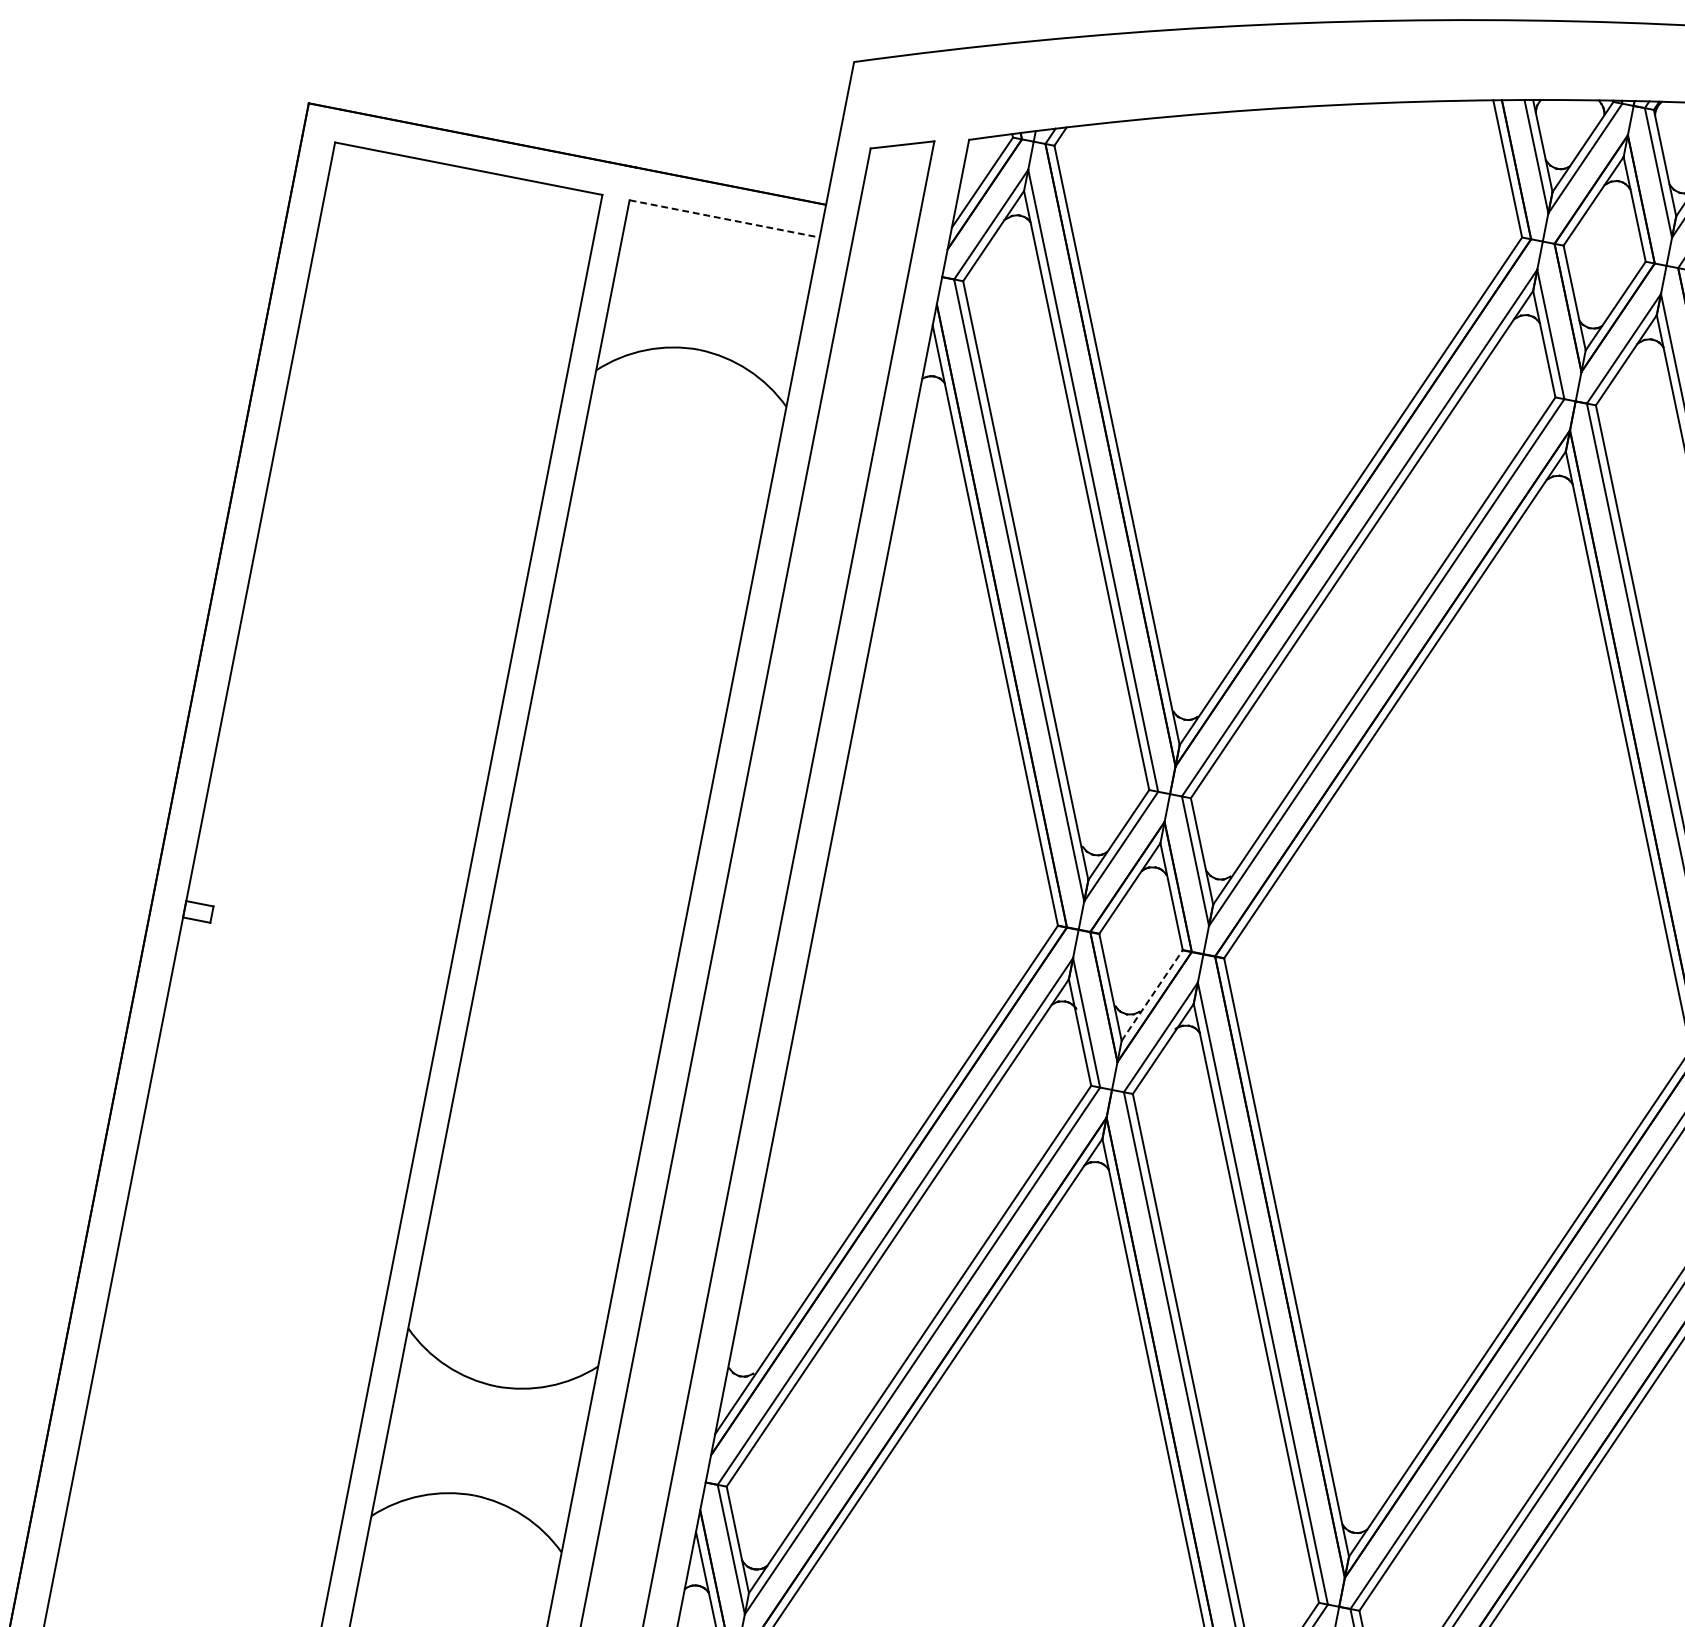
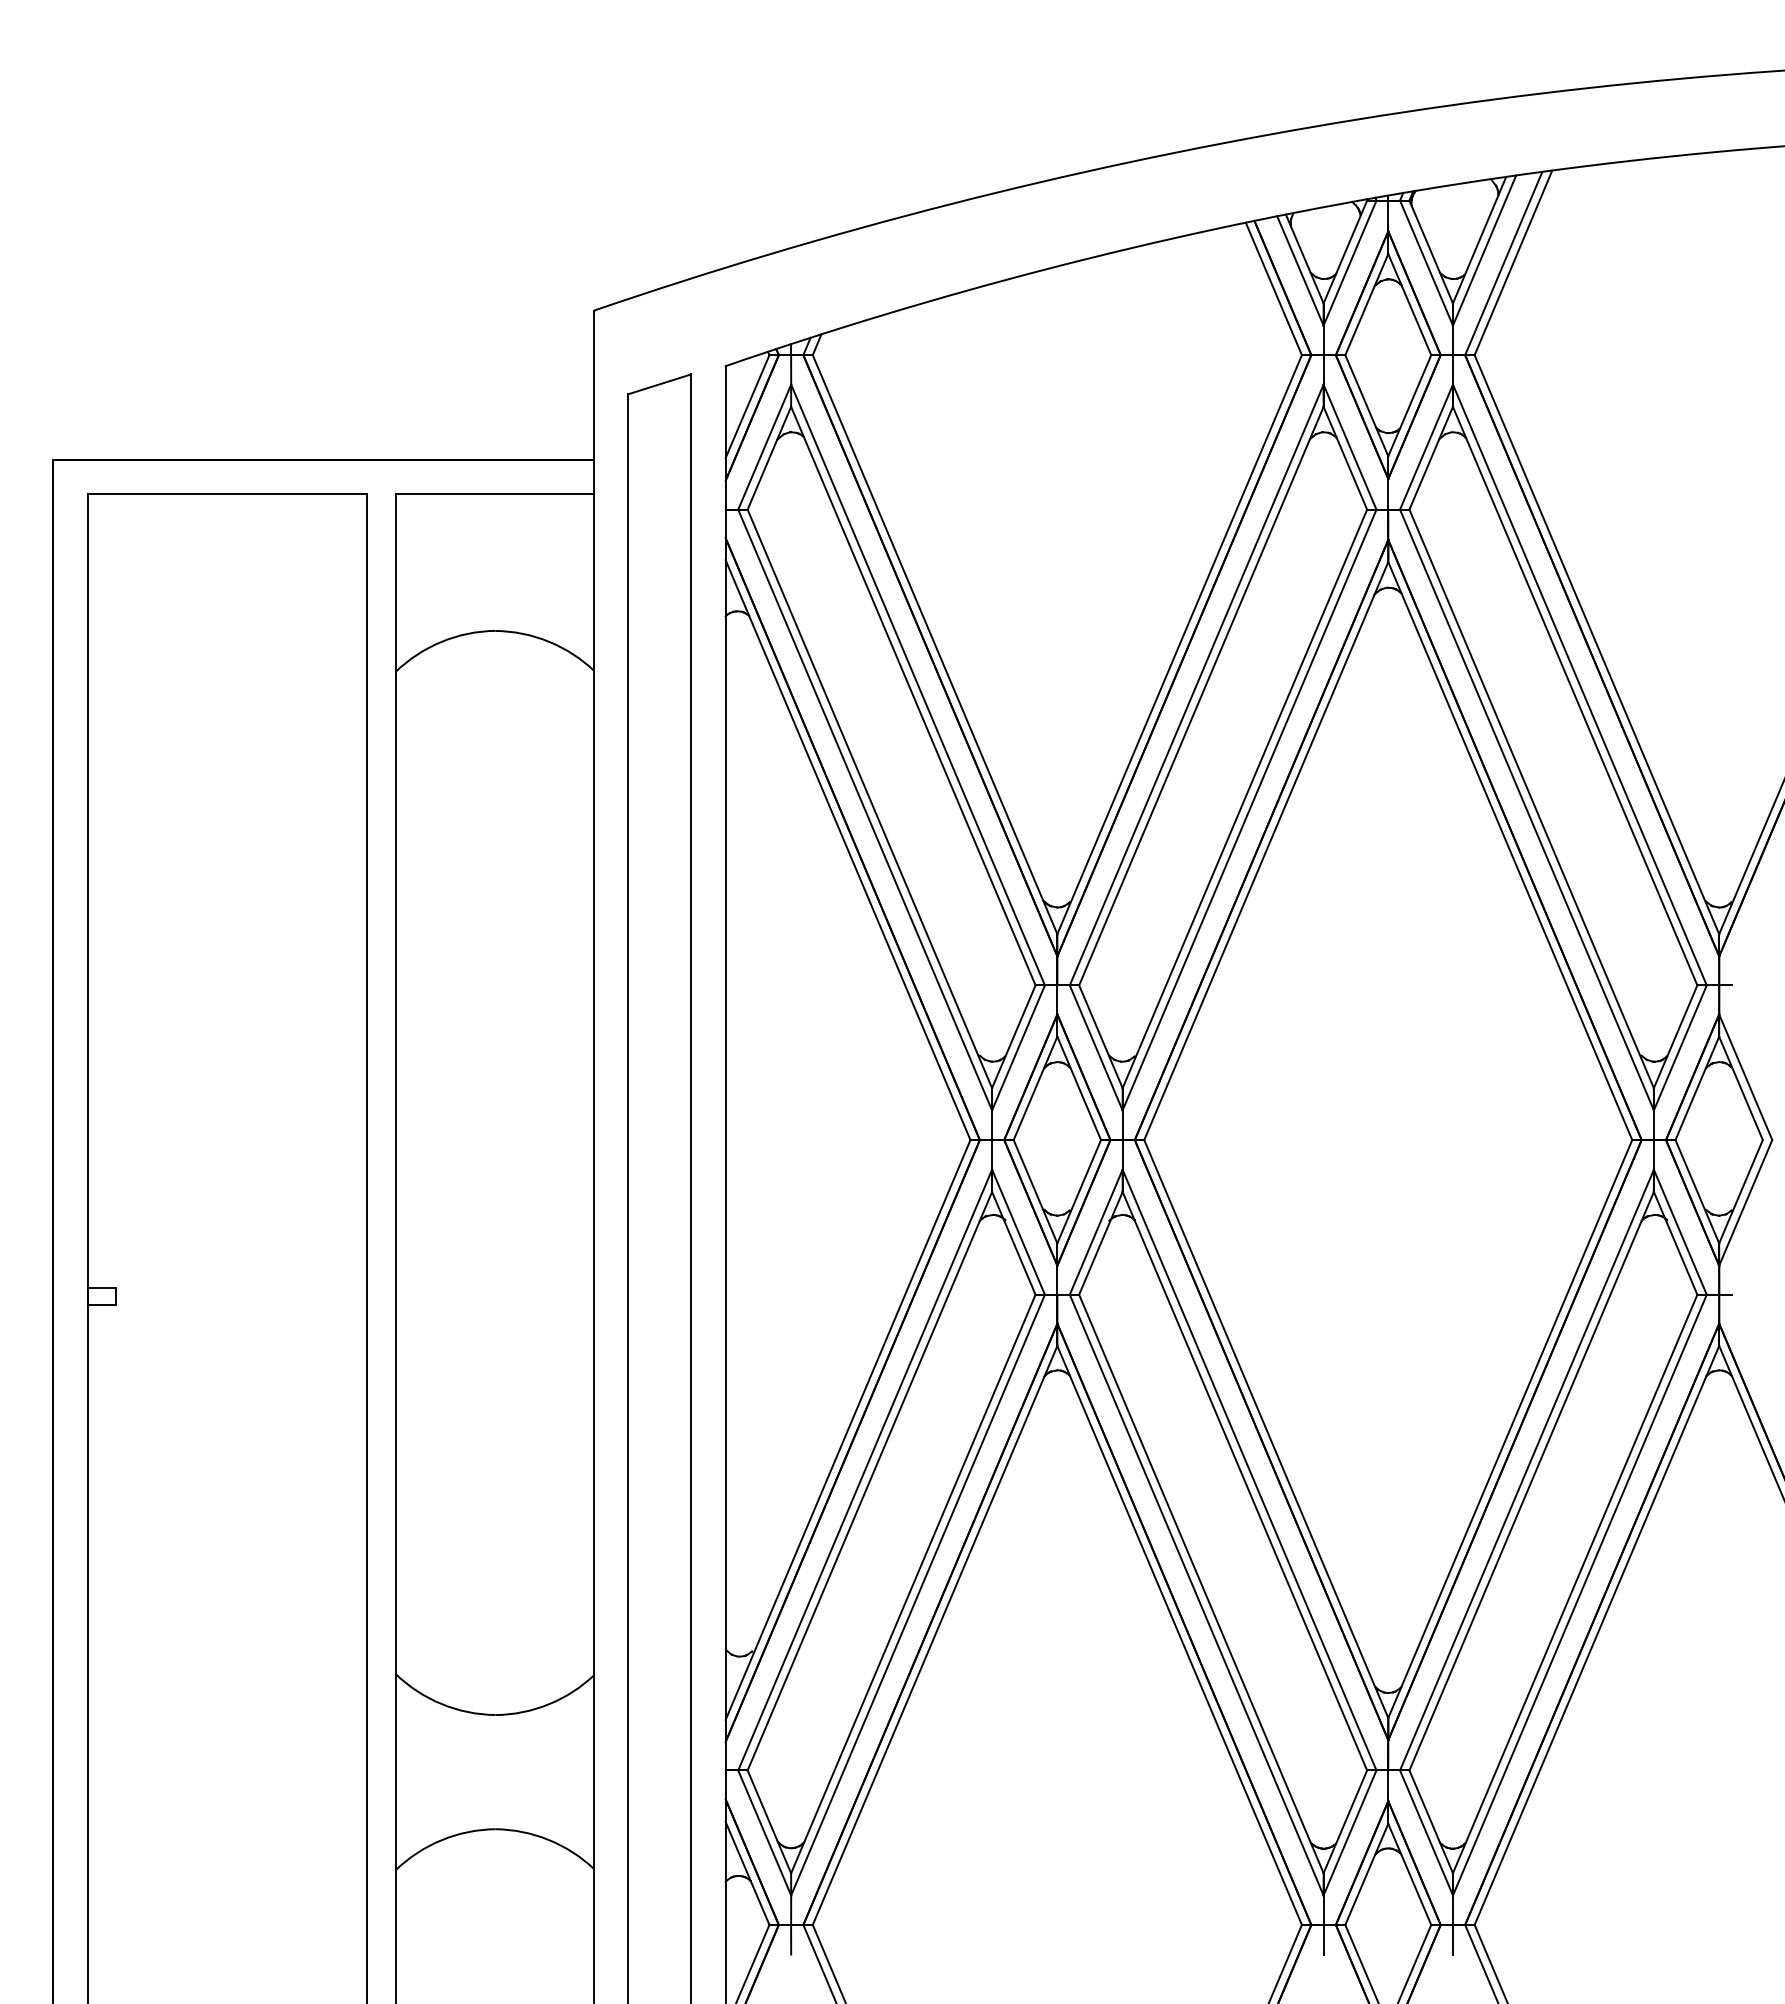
line: (724, 219) -> (495, 494), dashed -> solid
line: (1152, 995) -> (1079, 1191), dashed -> solid

